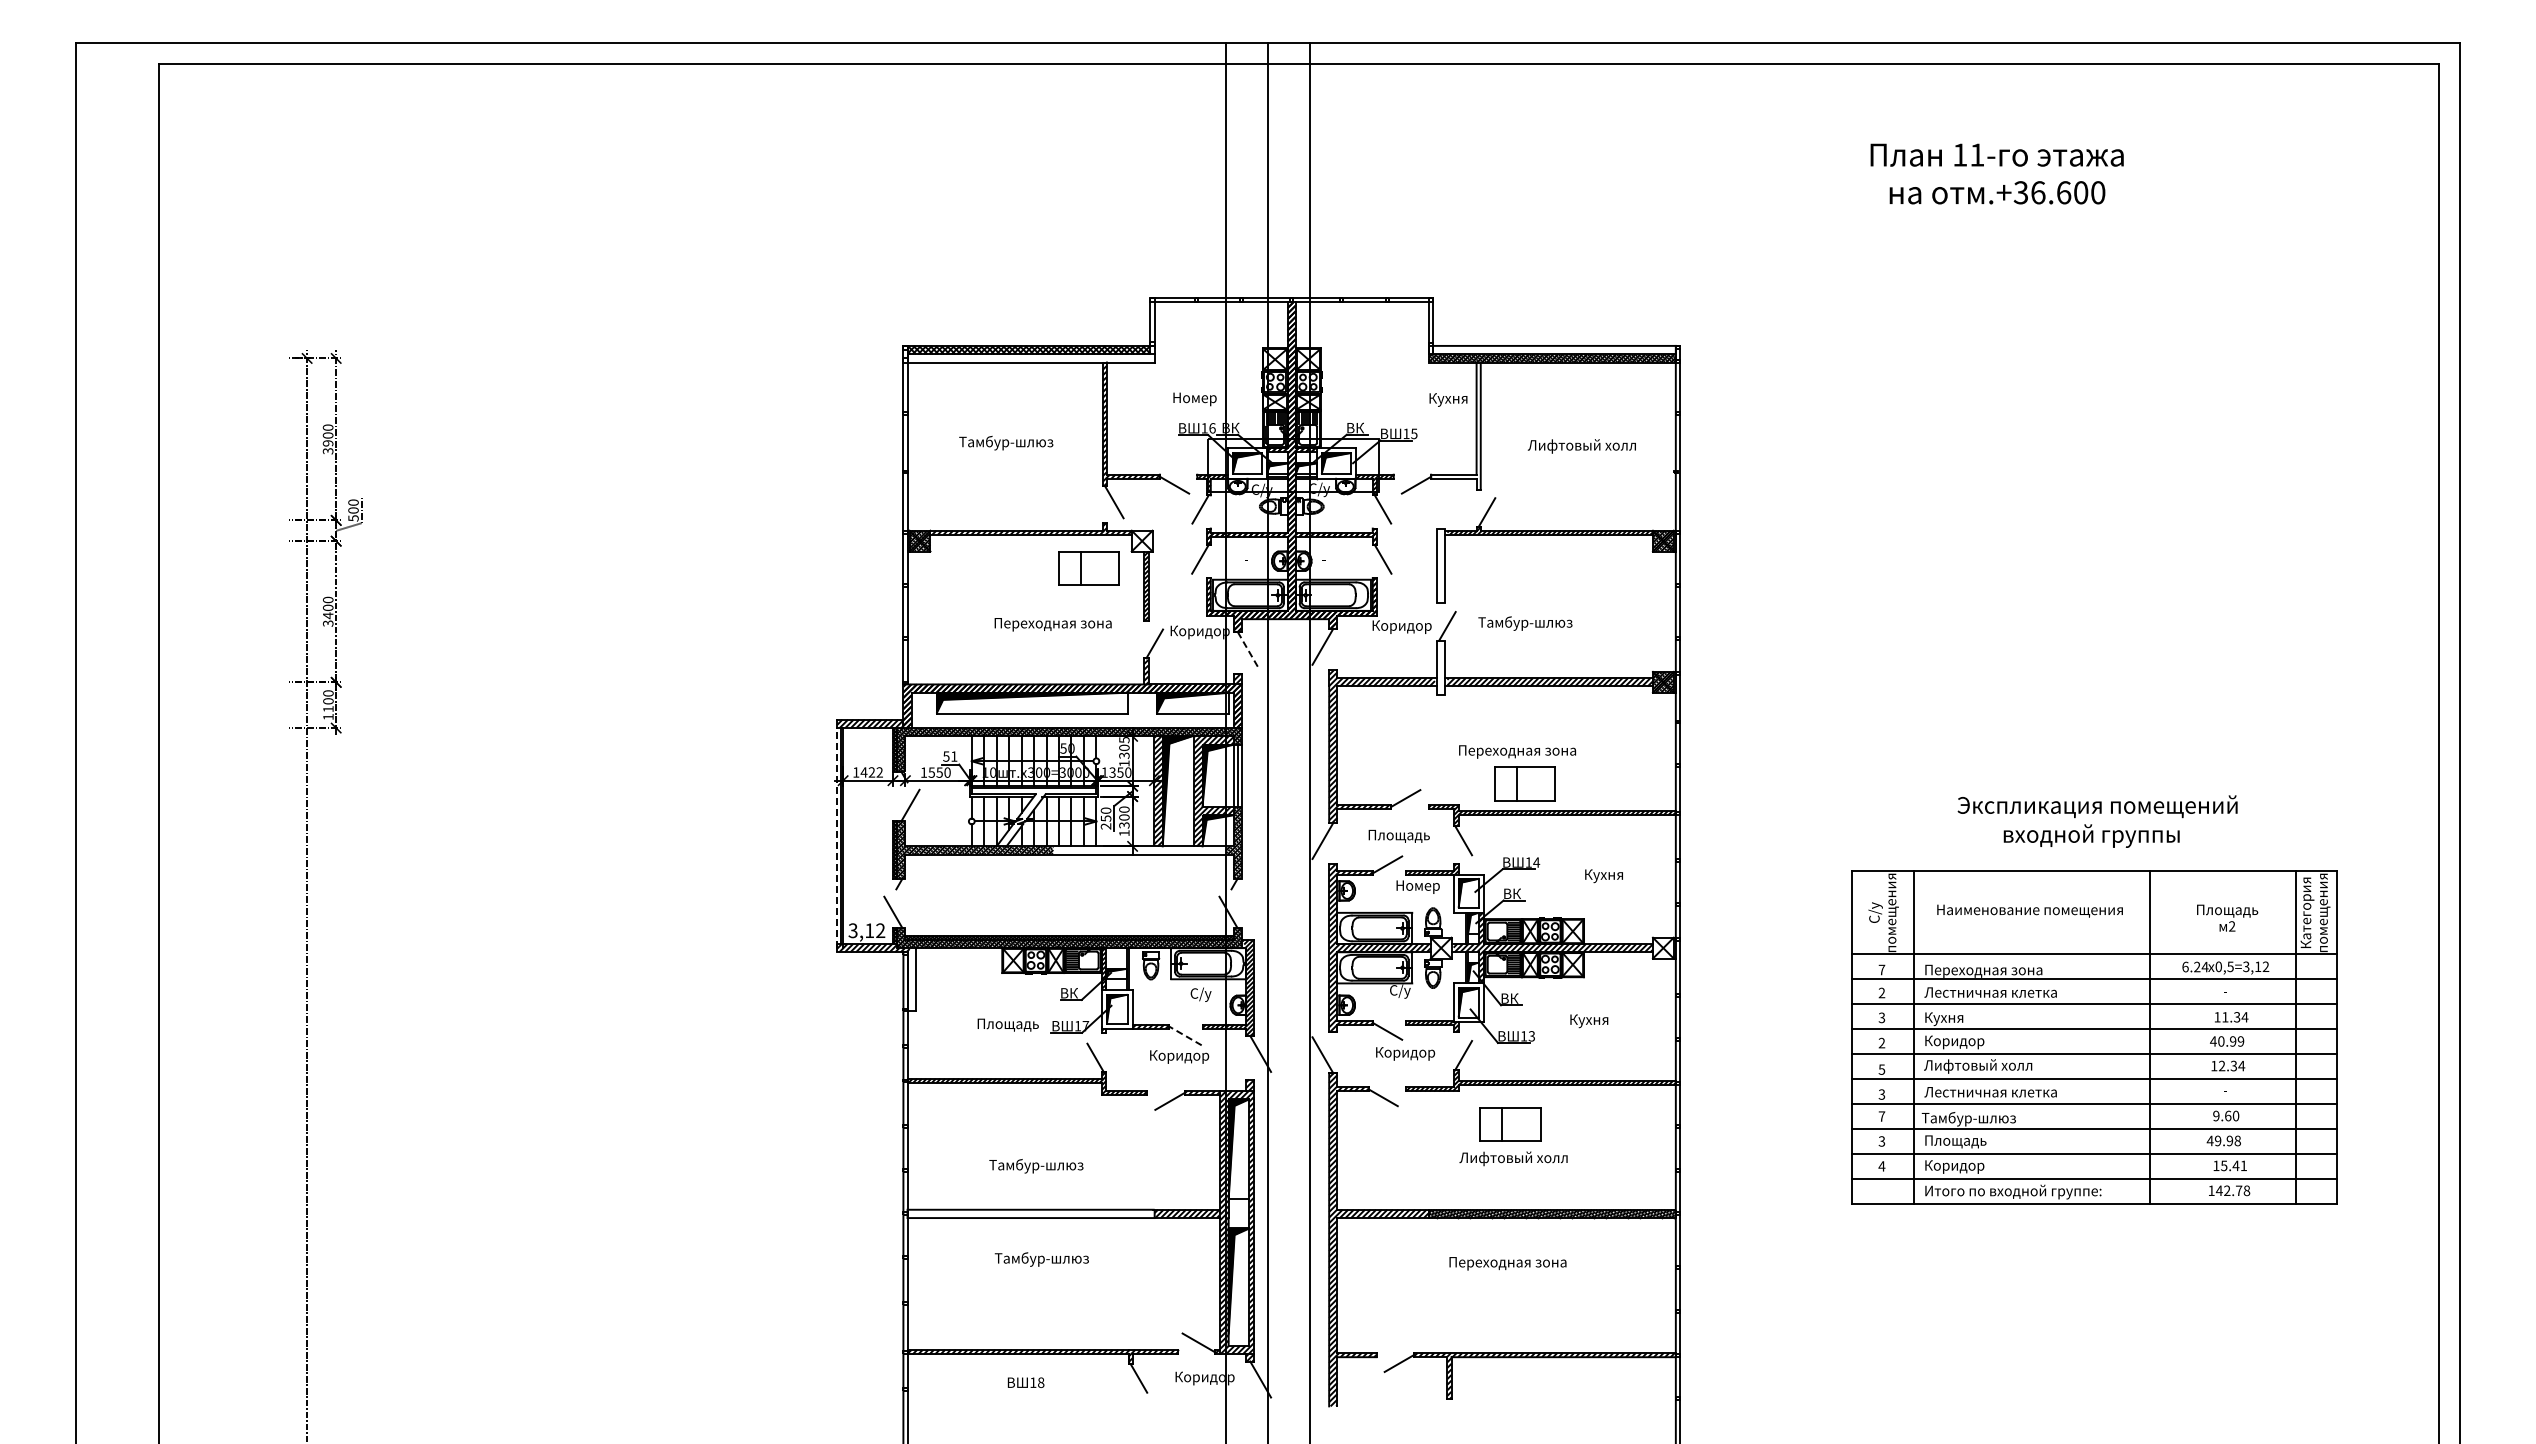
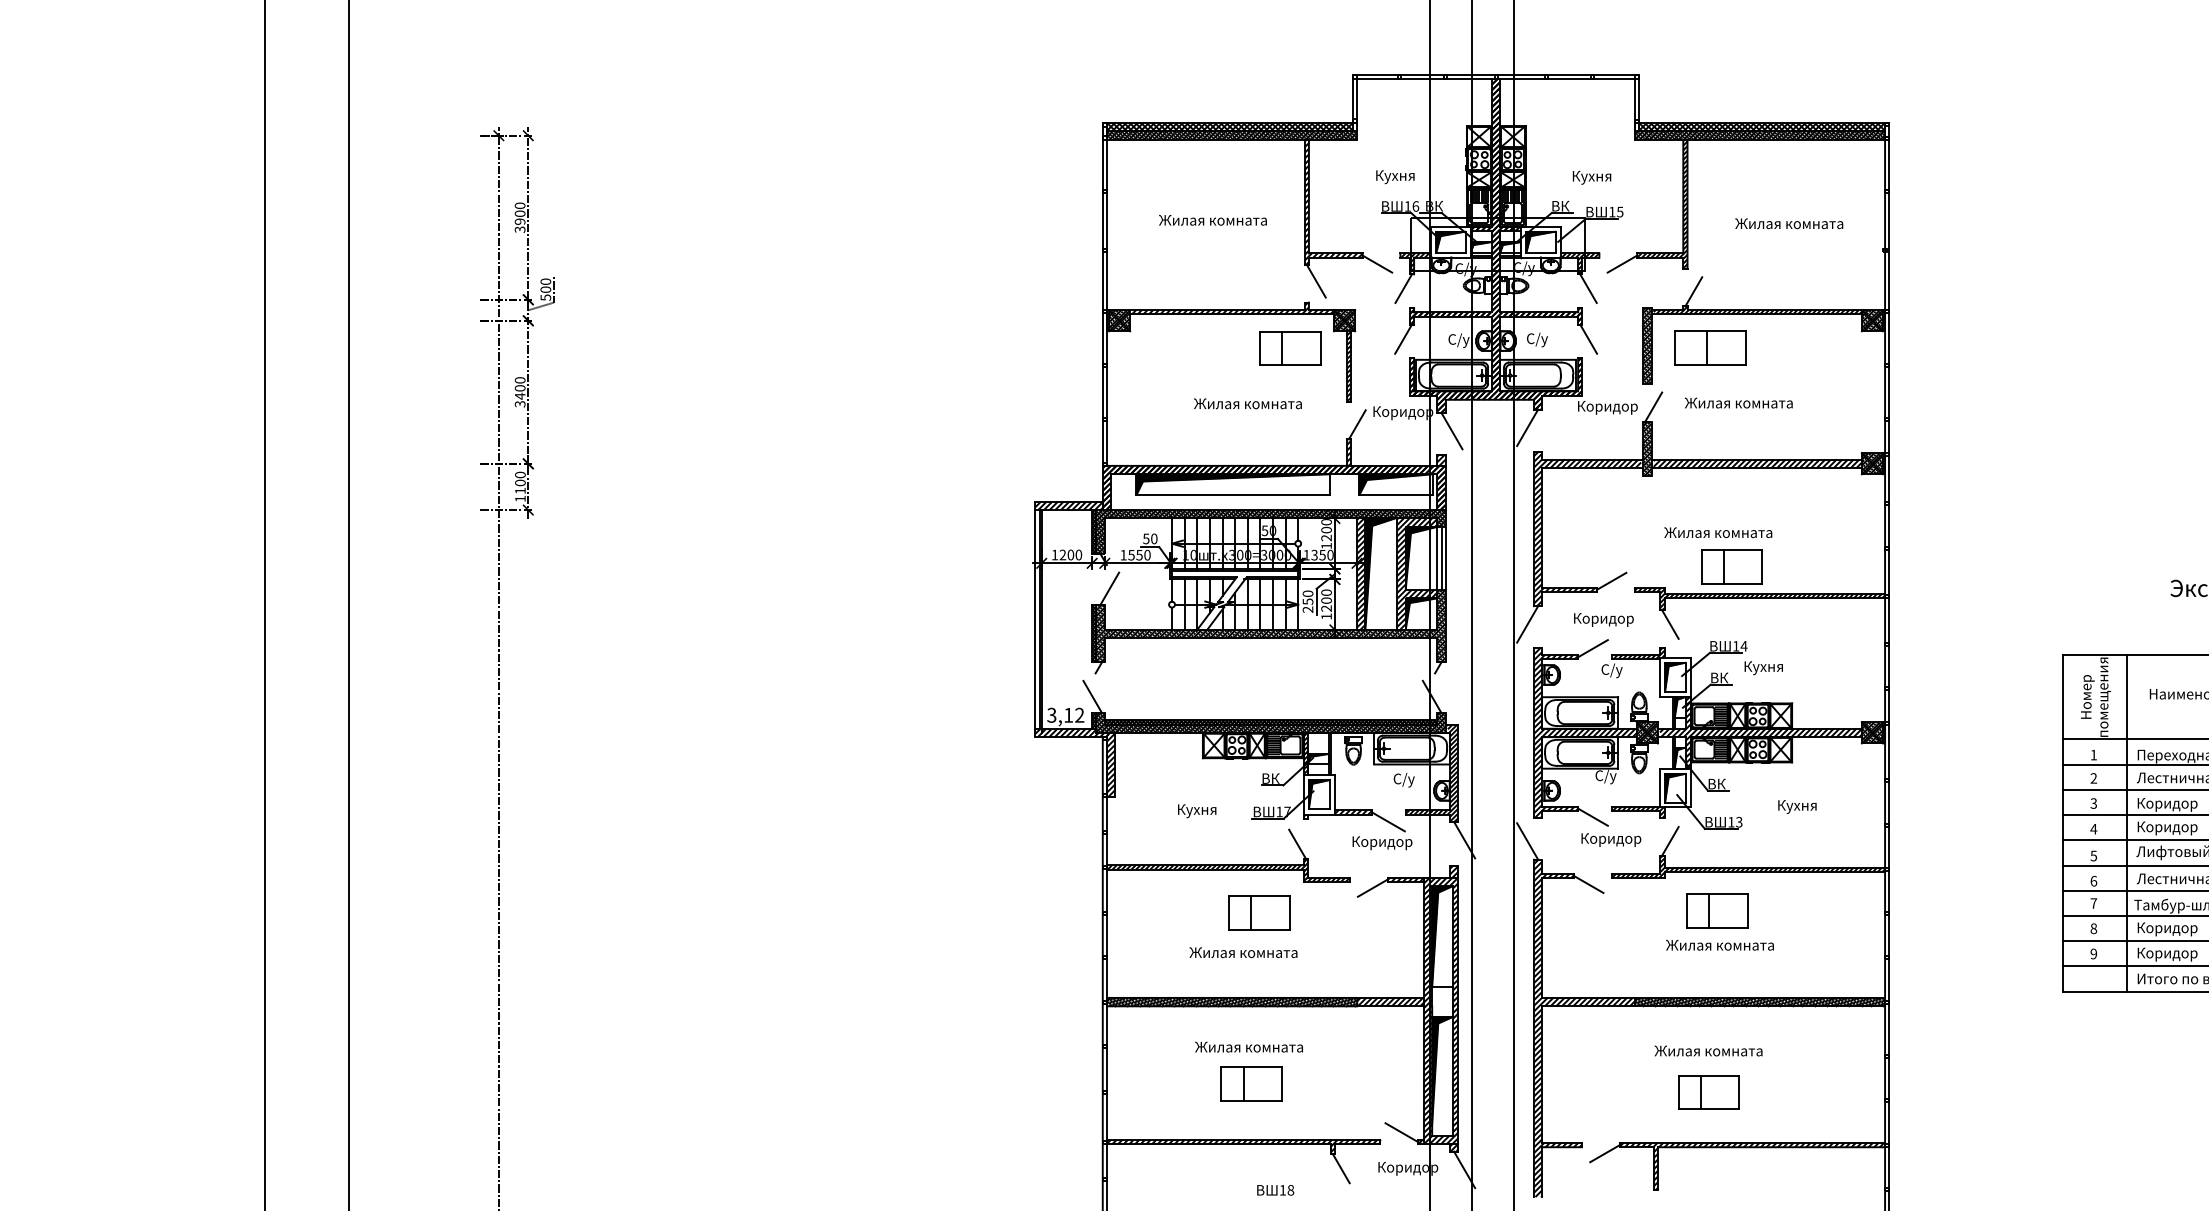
hatch: (1553, 349) -> (1761, 126), added
hatch: (1030, 358) -> (1231, 135), added
text: (1196, 399) -> (1399, 177), Номер -> Кухня
text: (1448, 399) -> (1592, 177), moved
hatch: (1455, 425) -> (1661, 203), added
text: (1012, 442) -> (1213, 220), Тамбур-шлюз -> Жилая комната
text: (1581, 446) -> (1789, 224), Лифтовый холл -> Жилая комната
hatch: (1141, 540) -> (1343, 320), added
text: (1332, 559) -> (1537, 339), - -> С/у
text: (1254, 560) -> (1458, 340), - -> С/у
hatch: (1441, 565) -> (1647, 345), added
part: (1503, 568) -> (1710, 348), added
text: (1531, 623) -> (1738, 404), Тамбур-шлюз -> Жилая комната
text: (1052, 624) -> (1253, 405), Переходная зона -> Жилая комната
line: (1248, 650) -> (1452, 431), dashed -> solid
hatch: (1441, 667) -> (1647, 448), added
text: (1124, 747) -> (1326, 529), 1305 -> 1200
text: (1517, 751) -> (1724, 533), Переходная зона -> Жилая комната
text: (954, 756) -> (1154, 538), 51 -> 50
text: (871, 772) -> (1070, 555), 1422 -> 1200
text: (1124, 825) -> (1326, 608), 1300 -> 1200
text: (1399, 836) -> (1605, 619), Площадь -> Коридор
line: (836, 837) -> (1035, 620), dashed -> solid
hatch: (1139, 850) -> (1341, 634), added
text: (1603, 876) -> (1763, 668), moved
text: (1417, 886) -> (1623, 670), Номер -> С/у
text: (1875, 912) -> (2087, 696), С/у -> Номер
hatch: (1440, 947) -> (1646, 732), added
hatch: (1662, 947) -> (1871, 732), added
text: (1881, 969) -> (2093, 754), 7 -> 1
hatch: (911, 979) -> (1110, 764), added
text: (1958, 1020) -> (2171, 806), Кухня -> Коридор
text: (1008, 1025) -> (1209, 811), Площадь -> Кухня
line: (1185, 1035) -> (1388, 821), dashed -> solid
text: (1881, 1042) -> (2093, 828), 2 -> 4
text: (1881, 1094) -> (2093, 881), 3 -> 6
part: (1057, 1125) -> (1258, 912), added
text: (1881, 1141) -> (2093, 928), 3 -> 8
text: (1956, 1141) -> (2169, 928), Площадь -> Коридор
text: (1513, 1158) -> (1720, 946), Лифтовый холл -> Жилая комната
text: (1042, 1166) -> (1243, 954), Тамбур-шлюз -> Жилая комната
text: (1881, 1166) -> (2093, 954), 4 -> 9
hatch: (1030, 1213) -> (1231, 1001), added
text: (1047, 1259) -> (1248, 1048), Тамбур-шлюз -> Жилая комната
text: (1507, 1263) -> (1714, 1052), Переходная зона -> Жилая комната
part: (1049, 1294) -> (1250, 1083), added
part: (1501, 1302) -> (1708, 1091), added
text: (1025, 1382) -> (1275, 1190), moved

